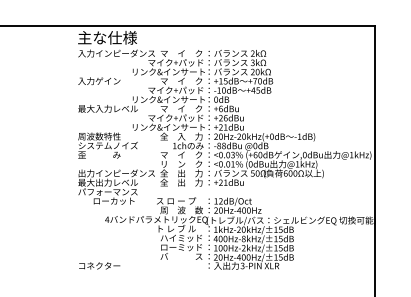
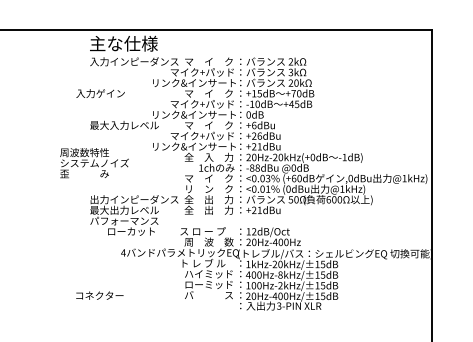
text: (99, 80) -> (100, 92), moved
text: (107, 145) -> (93, 162), moved
text: (99, 265) -> (99, 295), moved

